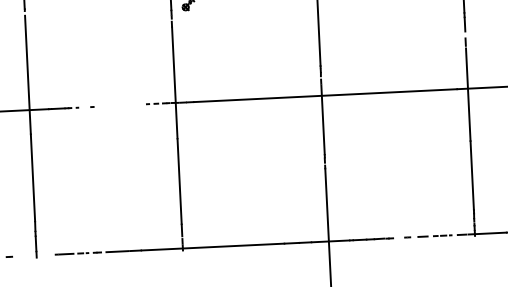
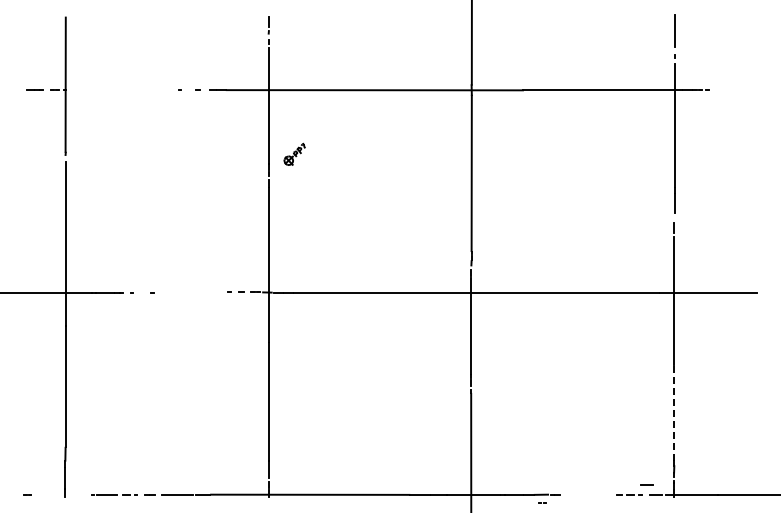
line: (472, 175) -> (674, 413), solid -> dashed
line: (422, 236) -> (646, 484), moved
part: (407, 237) -> (542, 502), moved

